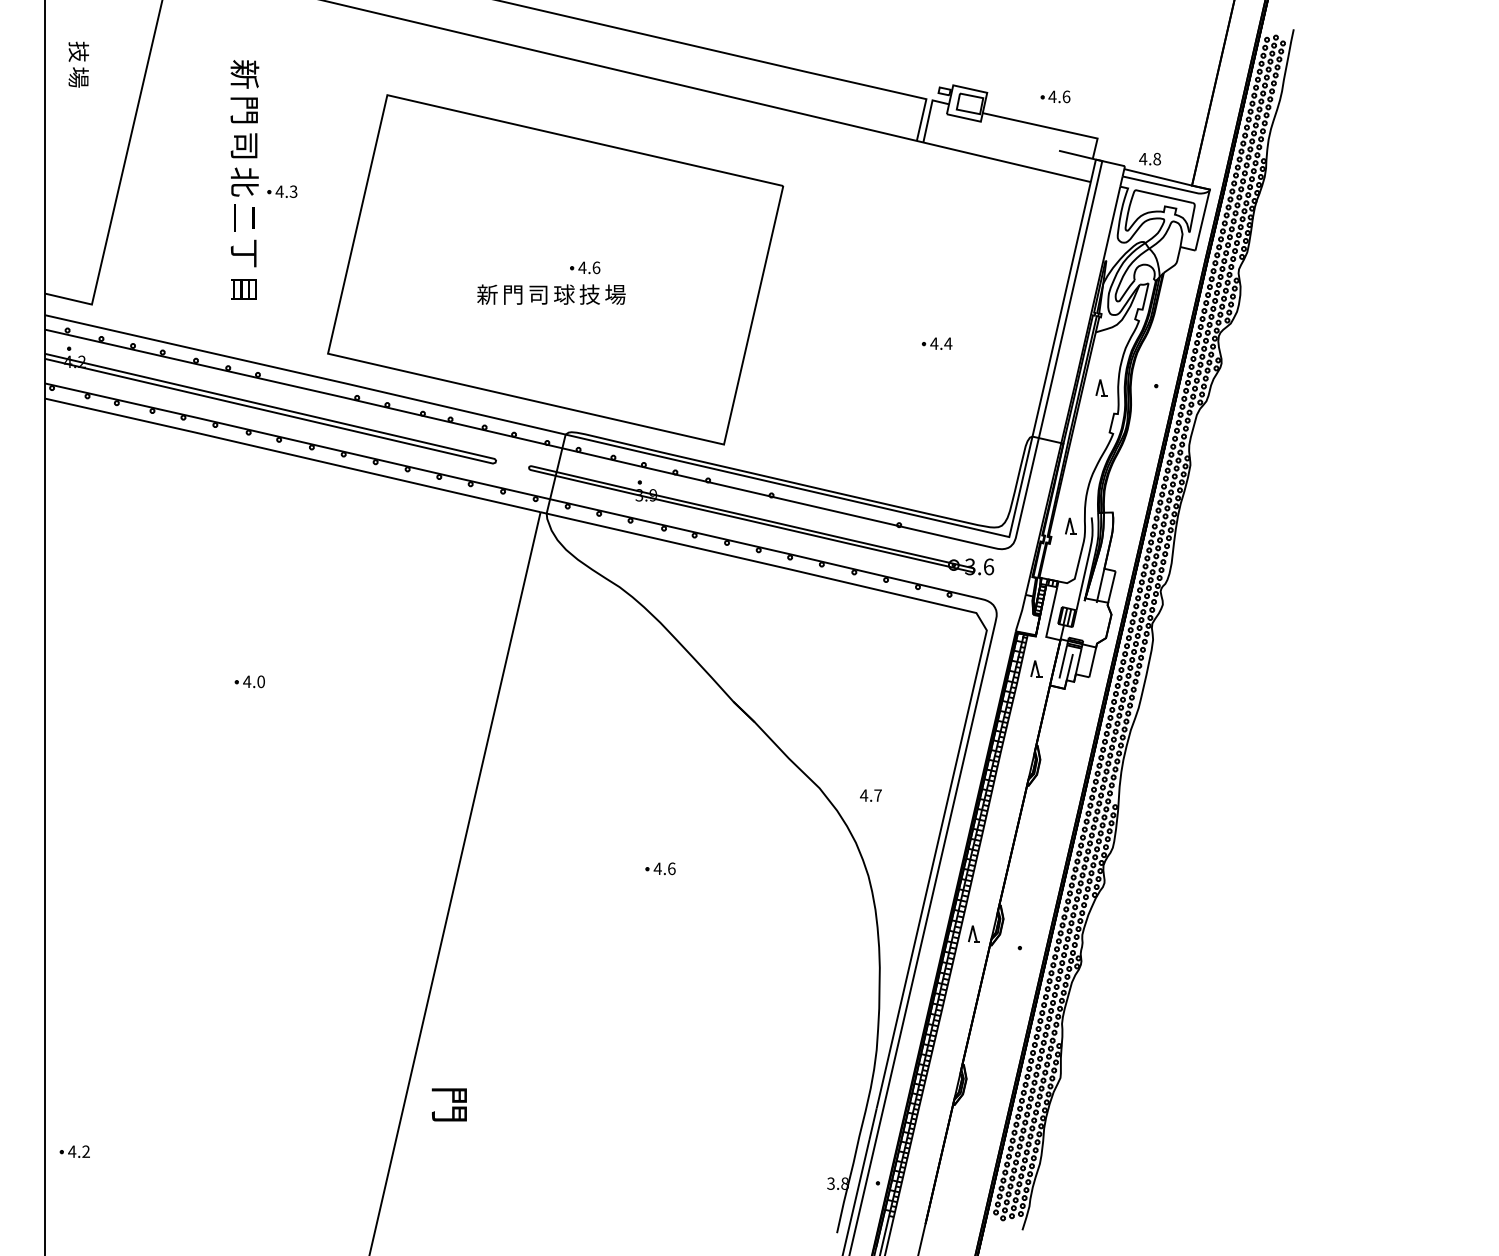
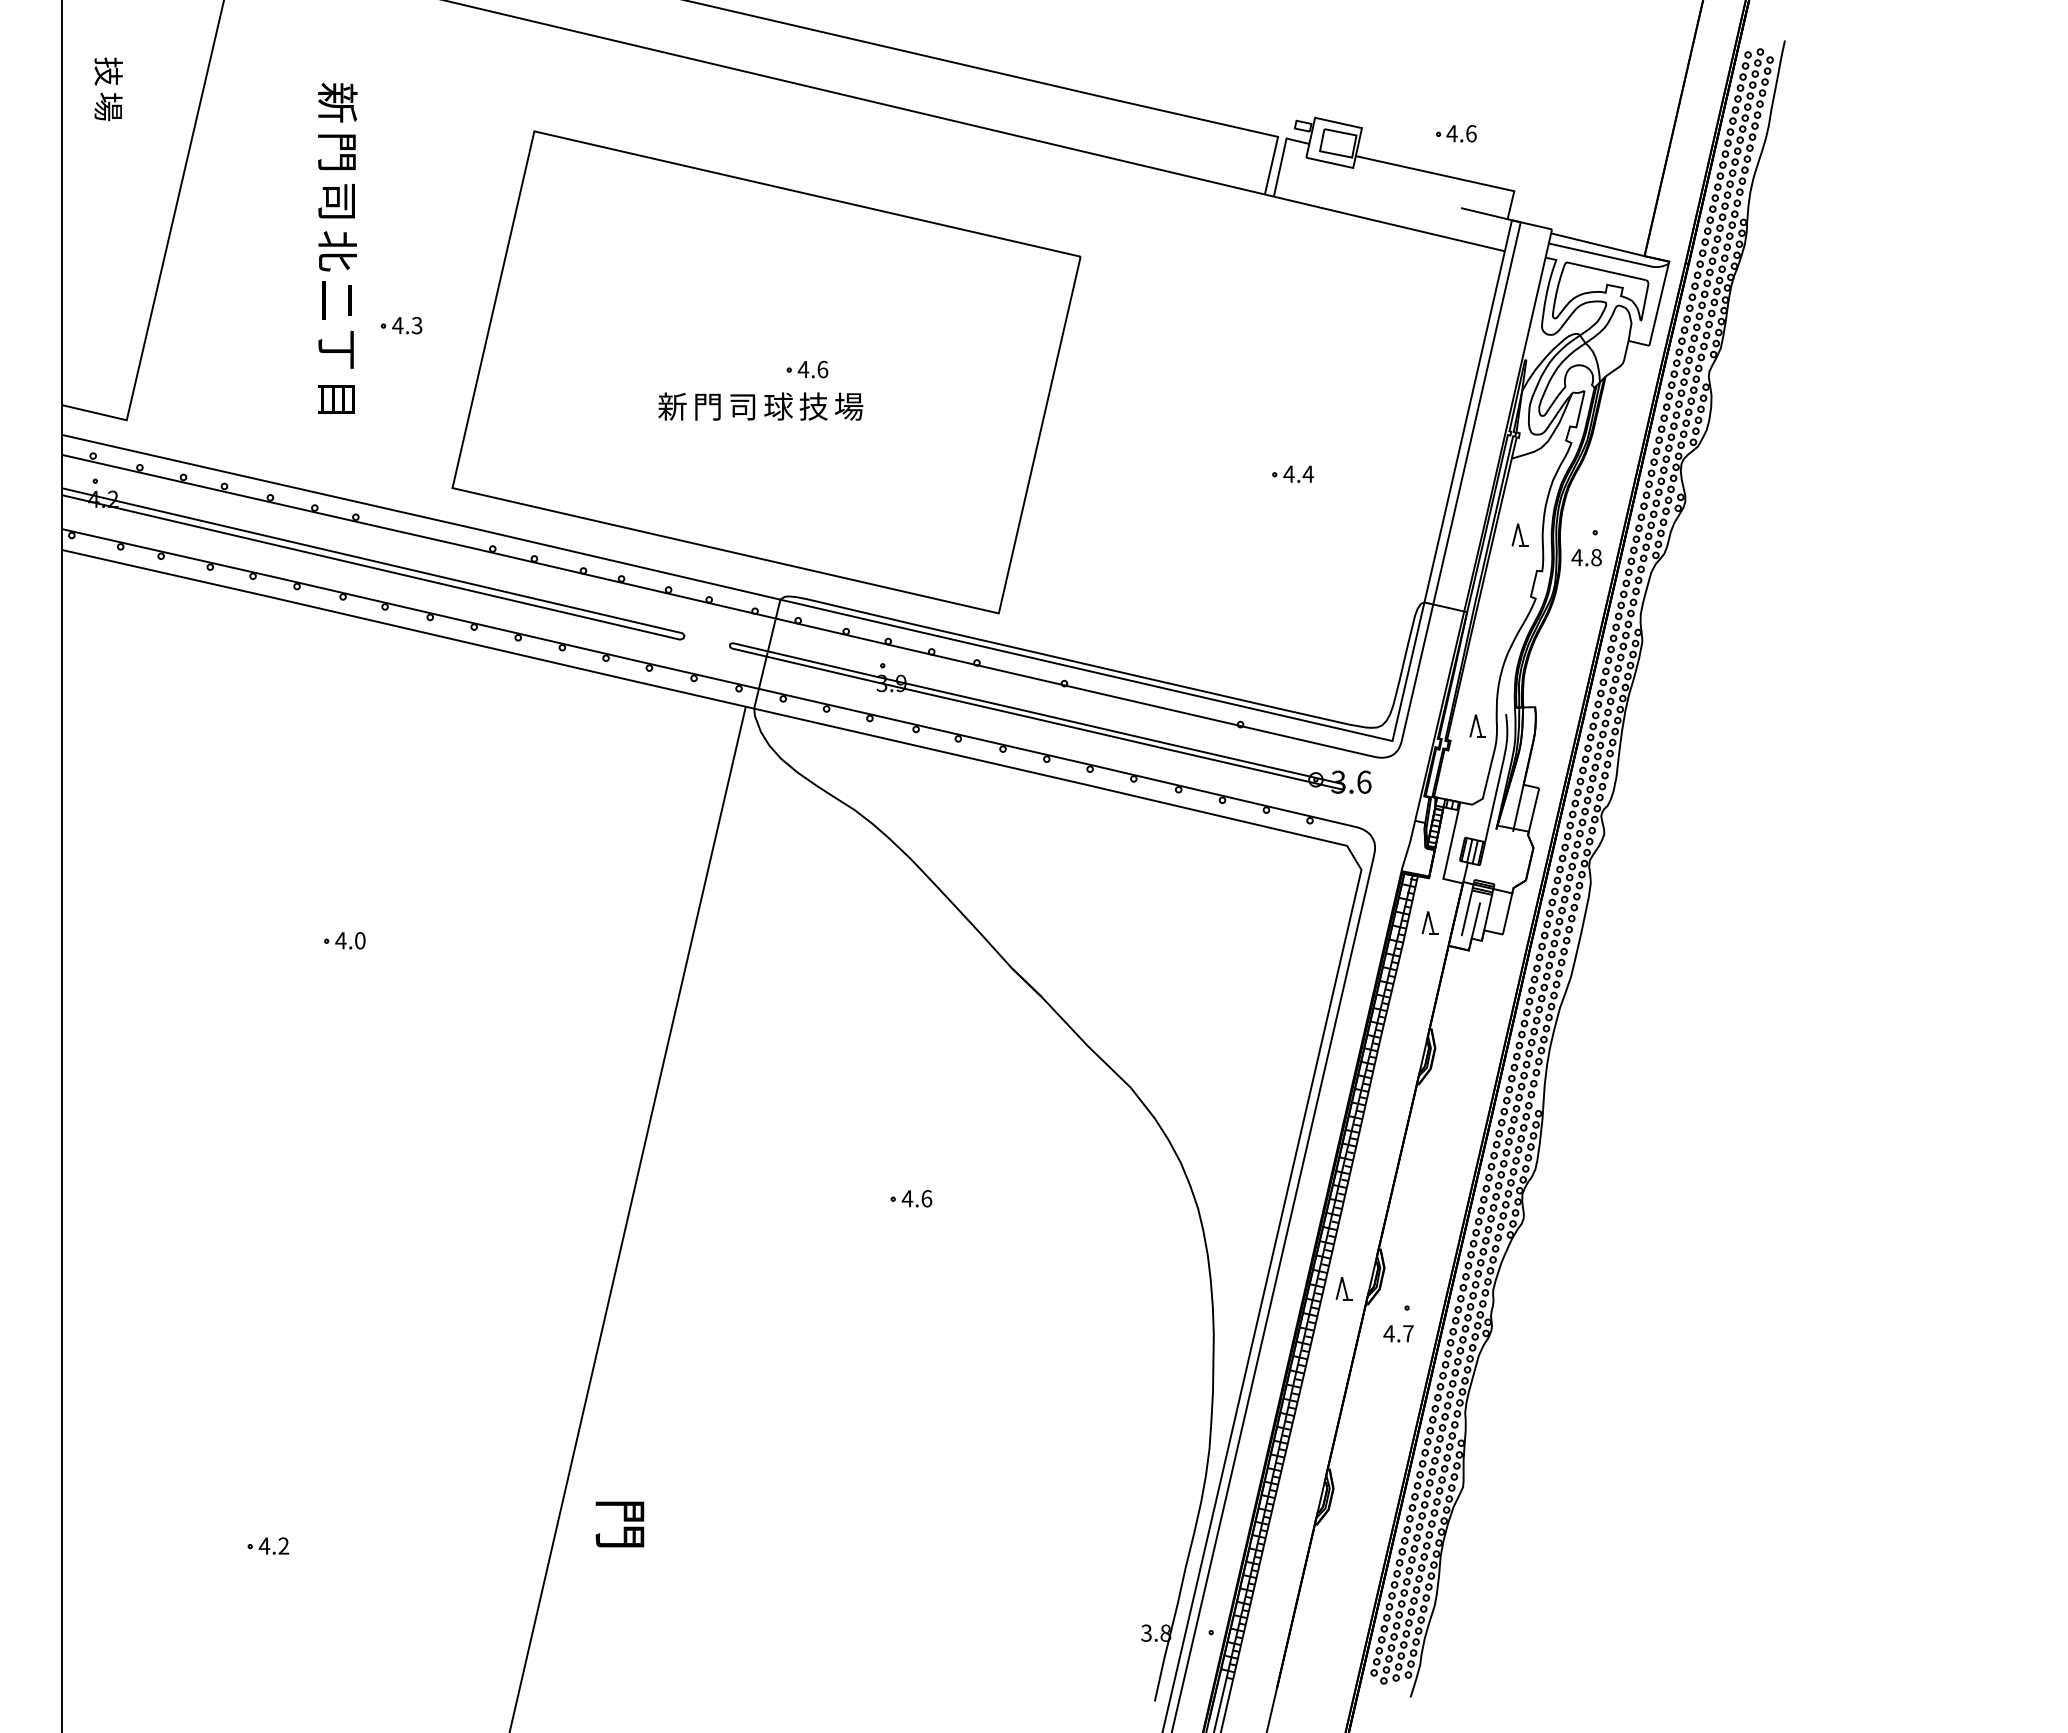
text: (1149, 159) -> (1586, 557), moved
part: (282, 191) -> (401, 325), moved
text: (870, 795) -> (1398, 1333), moved
part: (75, 1151) -> (268, 1545), moved

